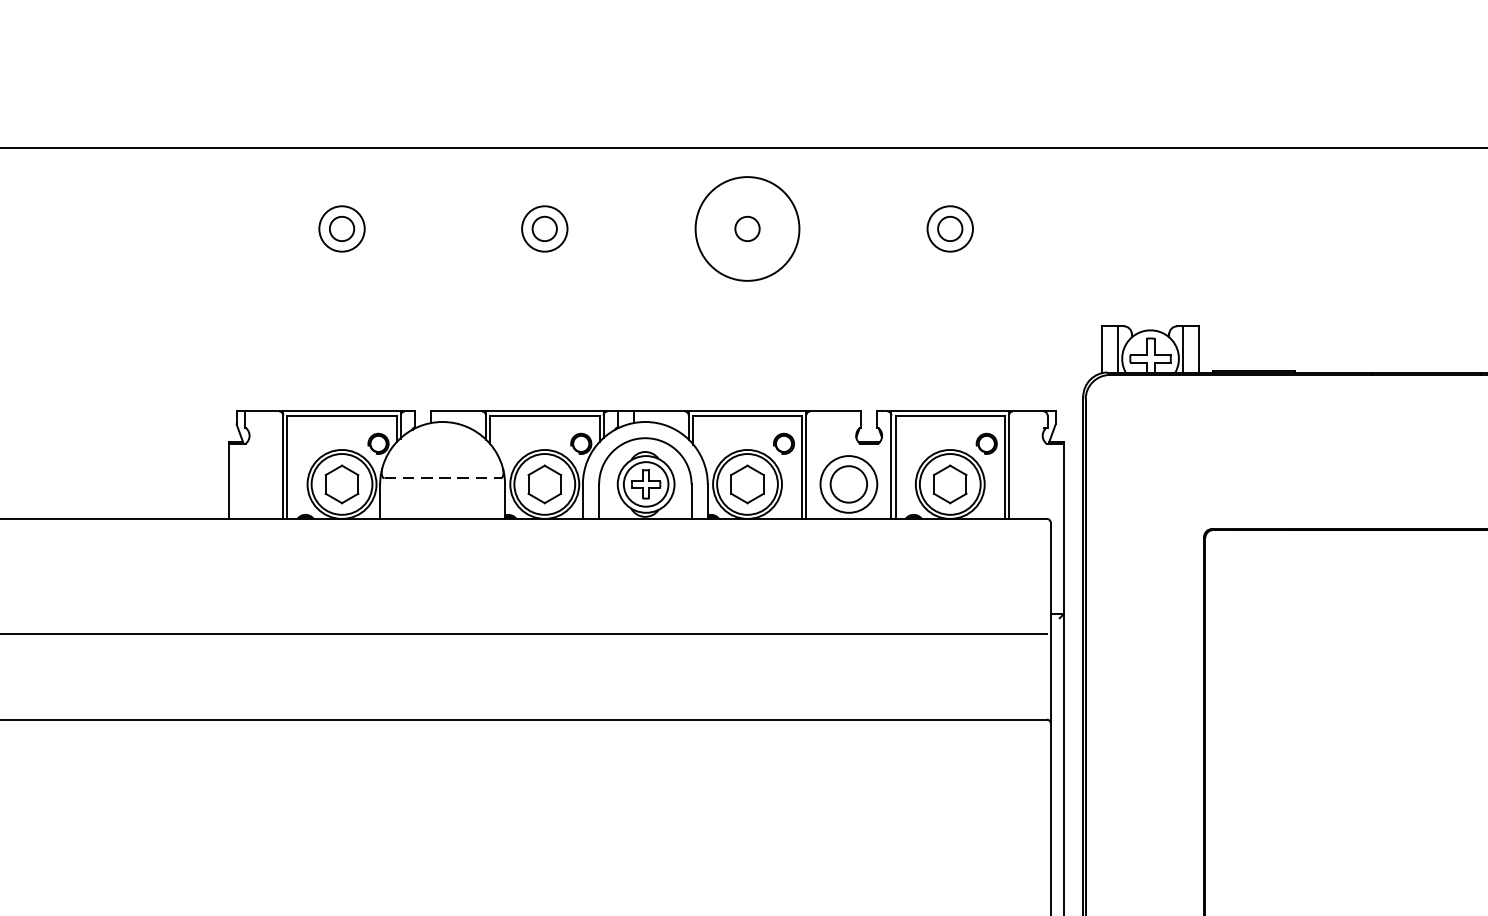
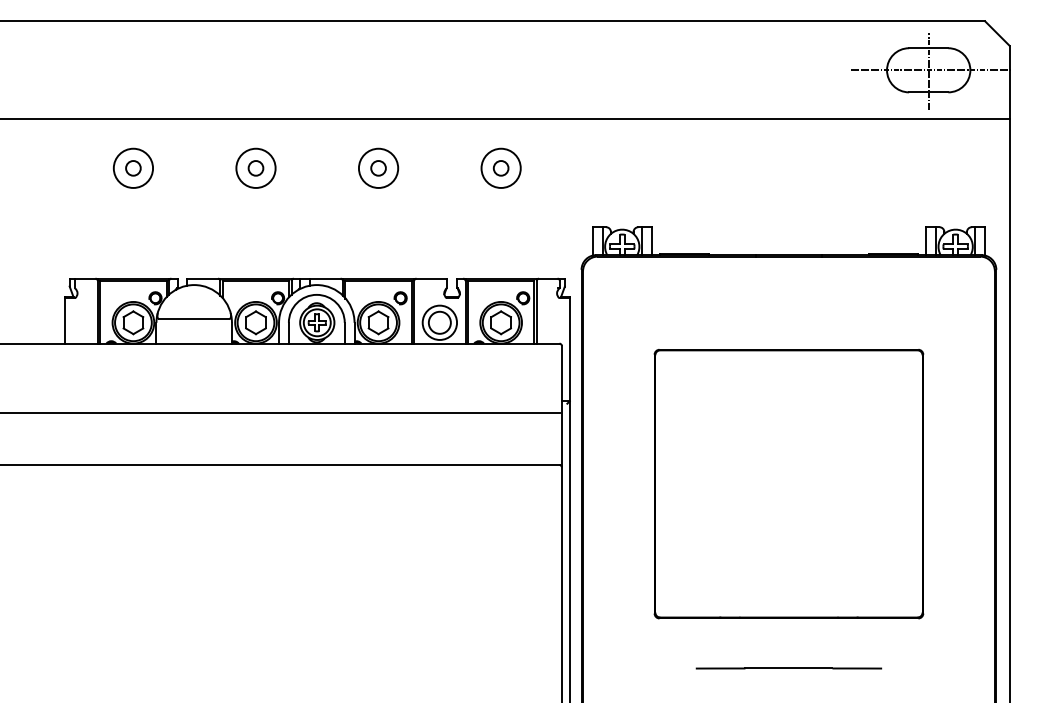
circle: (342, 227) -> (133, 167), size x1.43
circle: (543, 227) -> (255, 167), size x1.43
circle: (747, 227) -> (378, 167), size x0.62
circle: (949, 227) -> (500, 167), size x1.43
line: (443, 478) -> (194, 319), dashed -> solid

